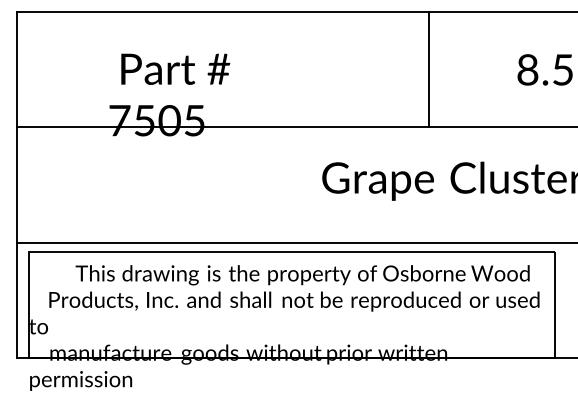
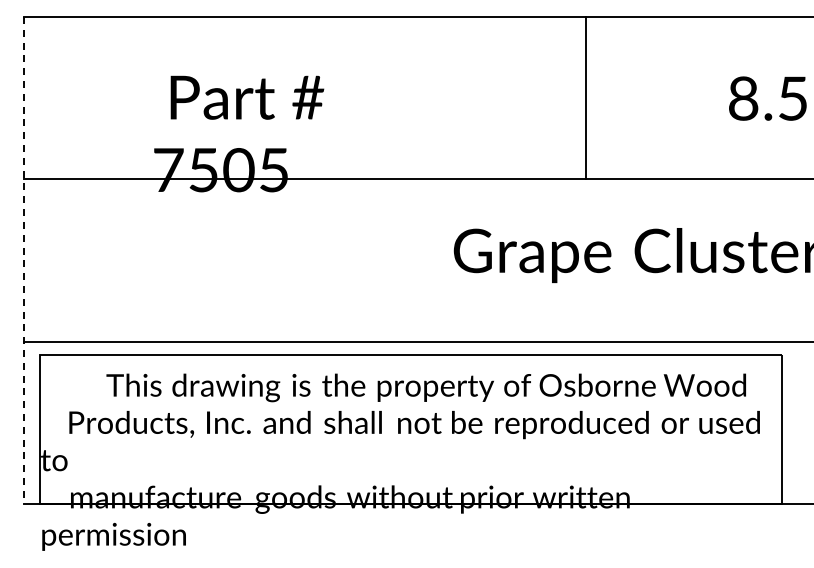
line: (429, 69) -> (585, 98), moved
line: (17, 184) -> (24, 260), solid -> dashed

